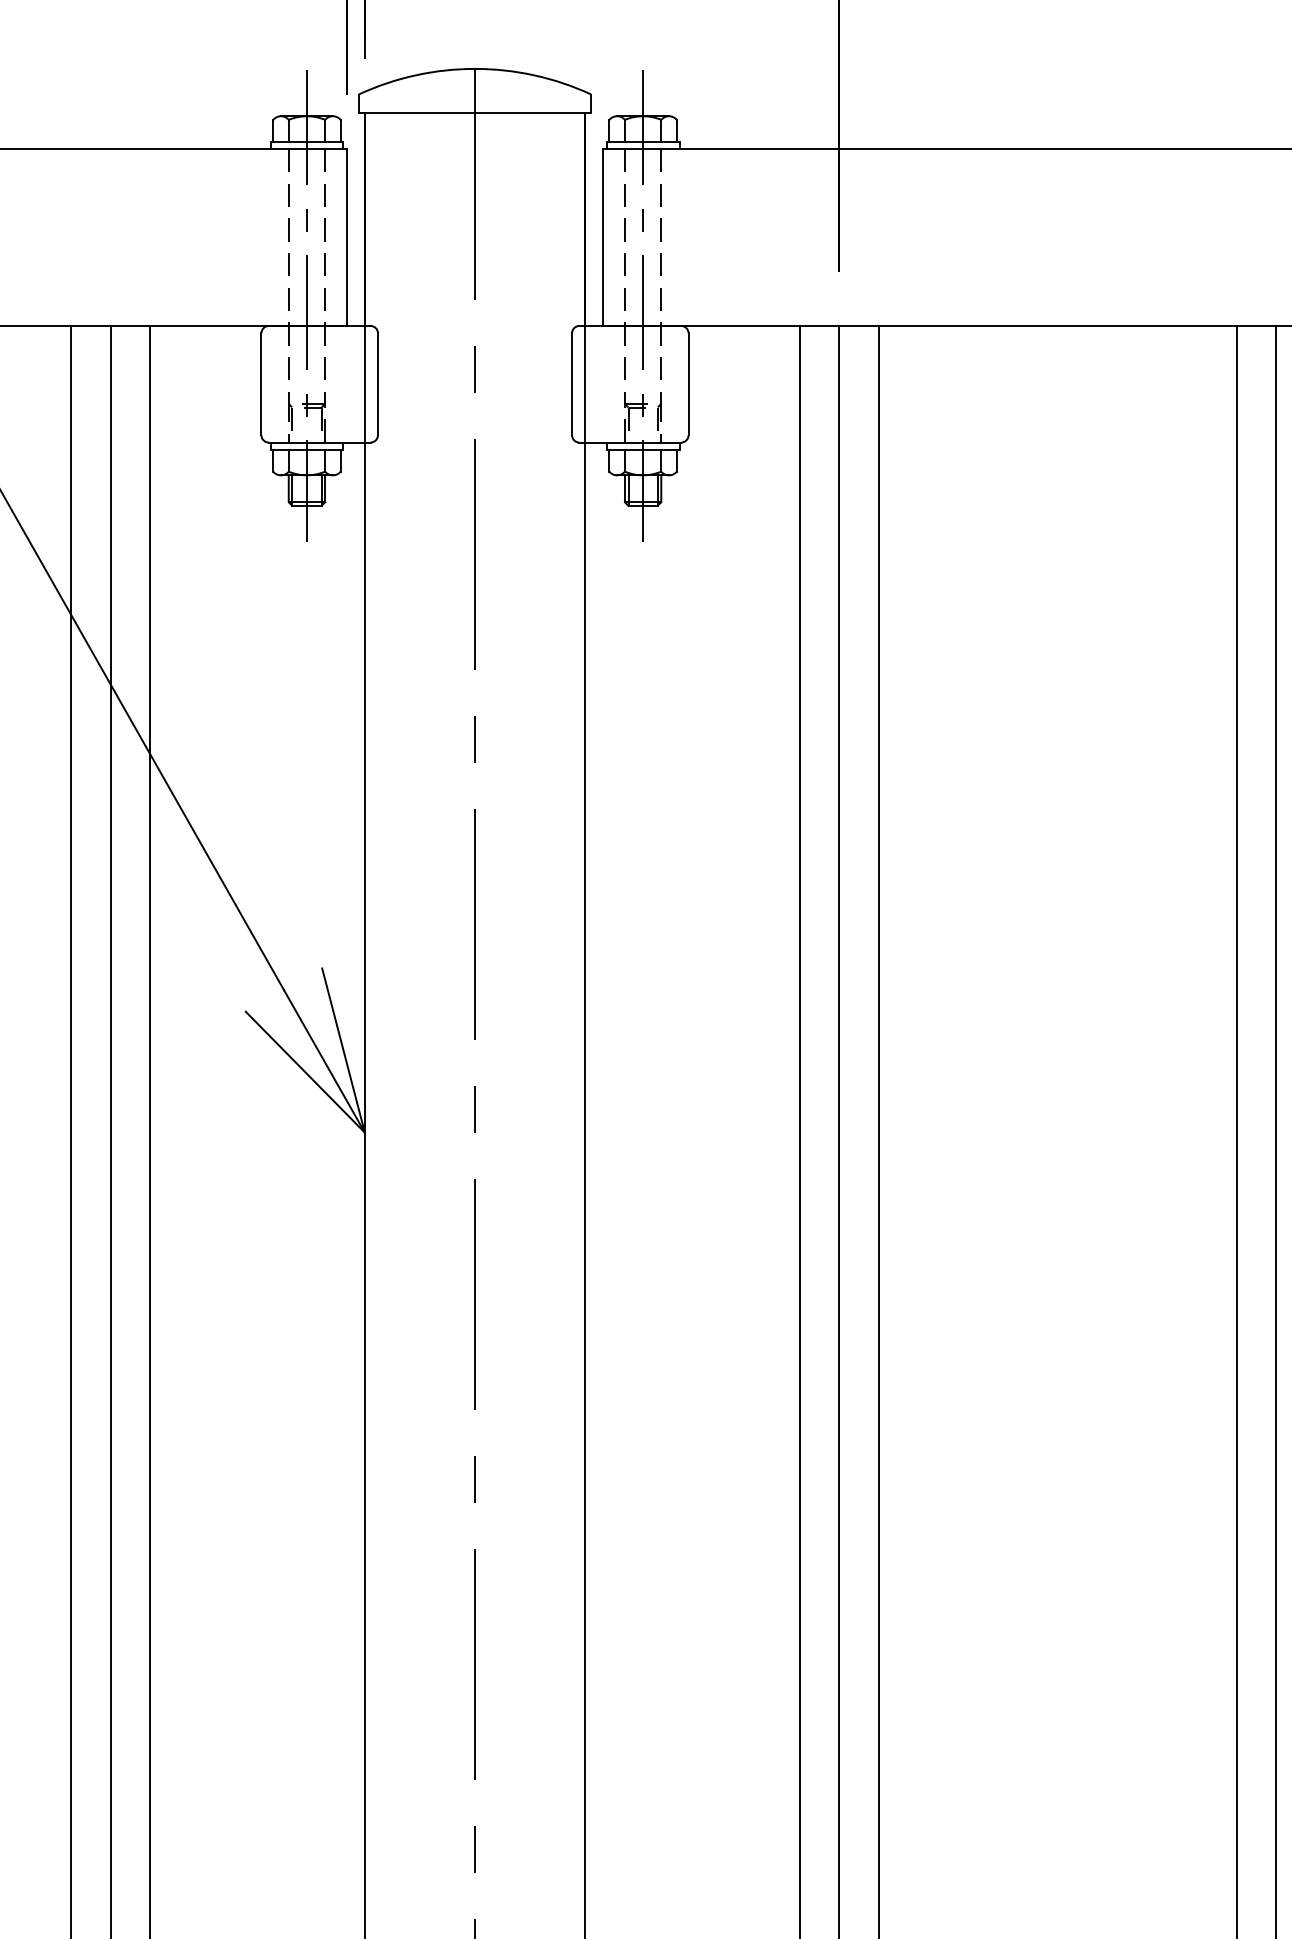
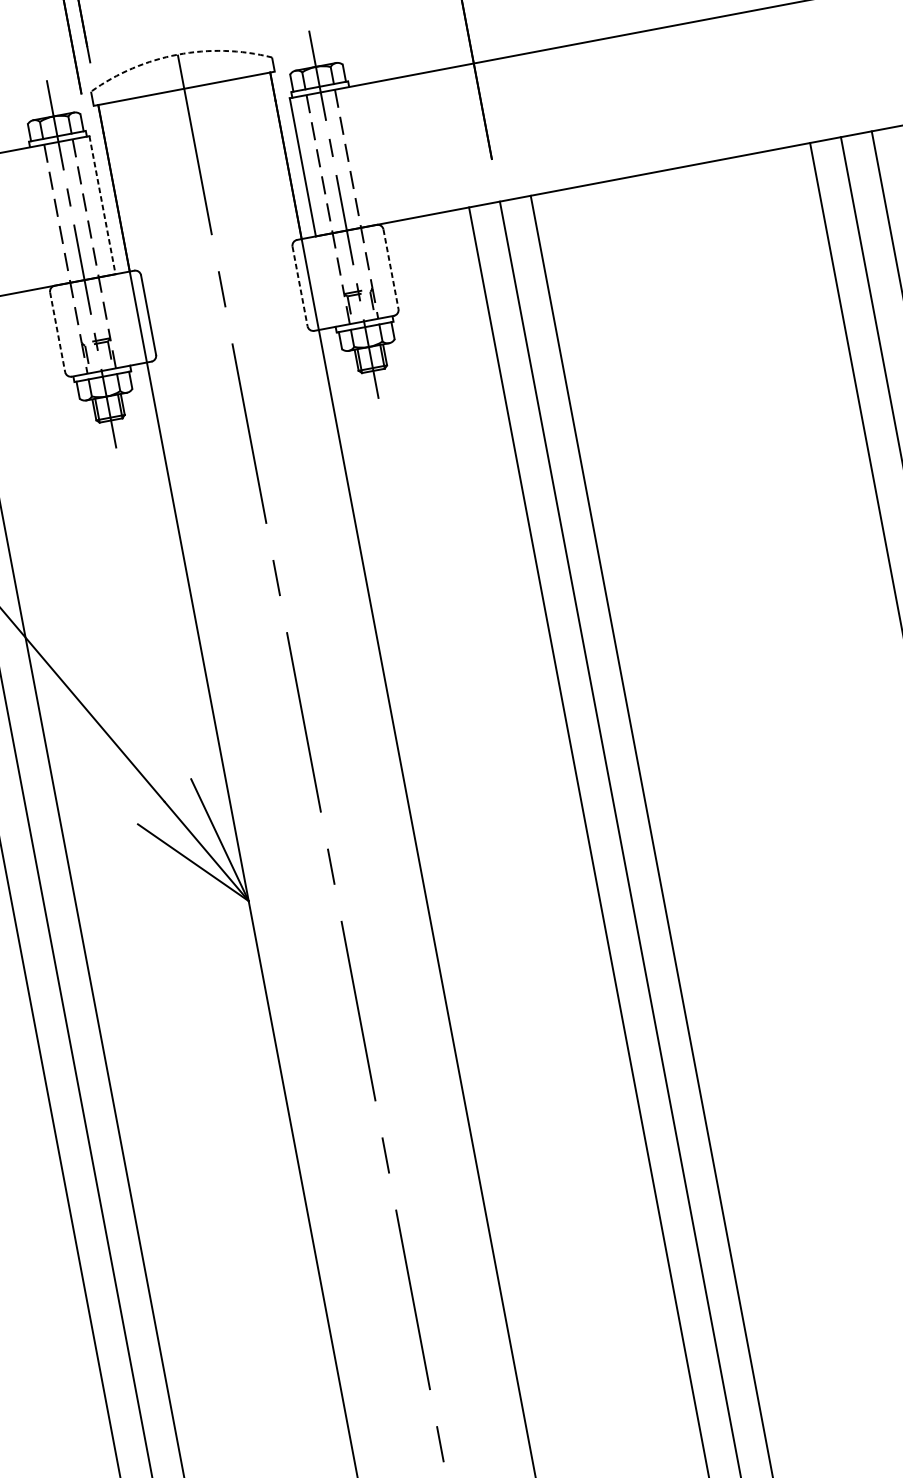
arc: (475, 68) -> (178, 54), solid -> dashed
line: (346, 238) -> (102, 205), solid -> dashed
line: (261, 384) -> (57, 332), solid -> dashed
line: (572, 384) -> (300, 286), solid -> dashed
line: (688, 384) -> (390, 269), solid -> dashed

